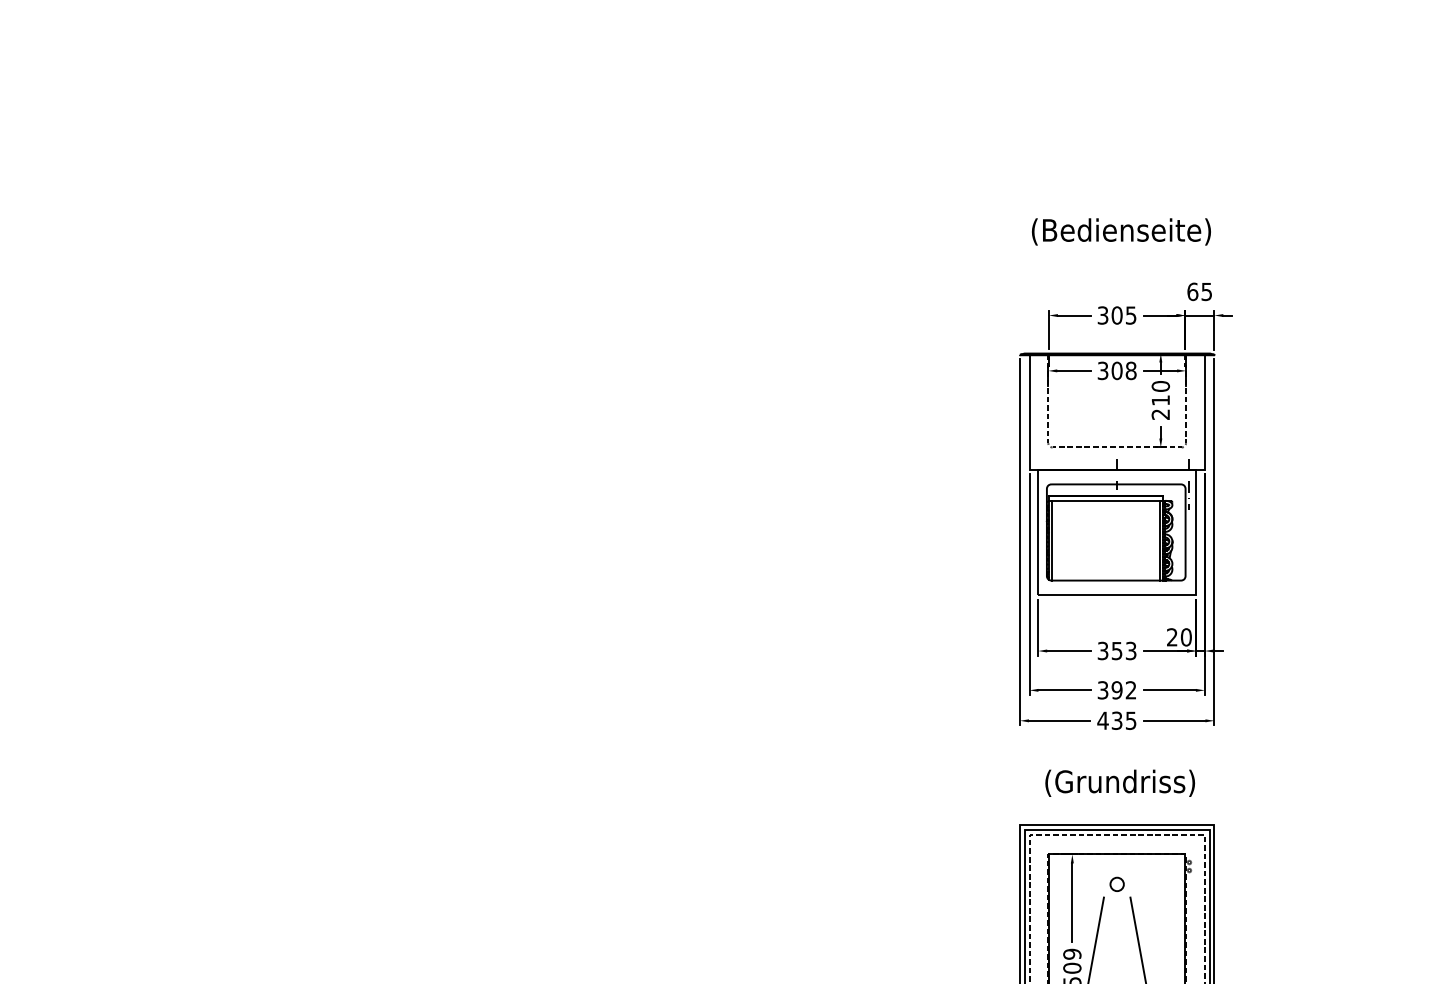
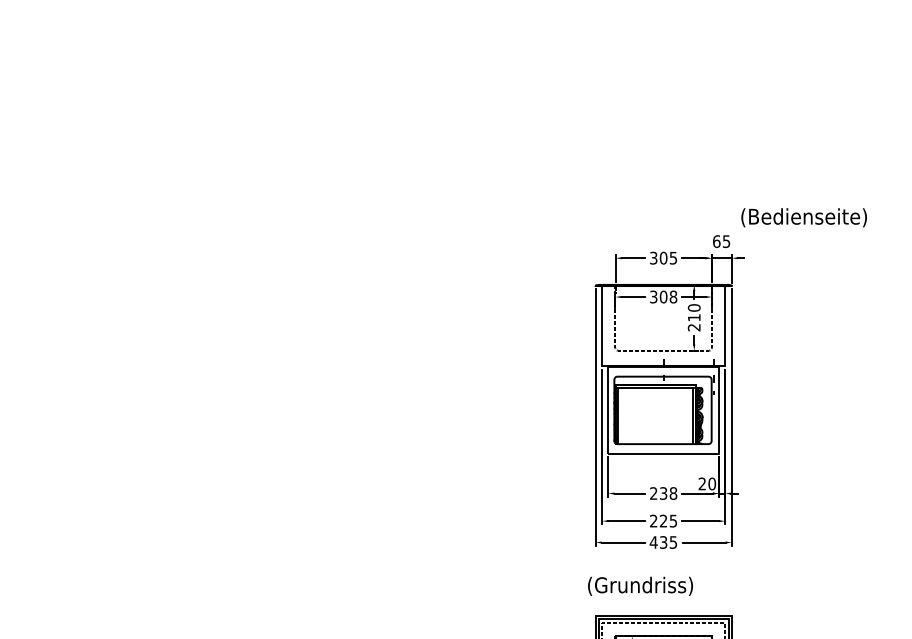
text: (1121, 231) -> (804, 217), moved
text: (1116, 650) -> (663, 493), 353 -> 238
text: (1116, 690) -> (663, 521), 392 -> 225
text: (1119, 782) -> (640, 585), moved

